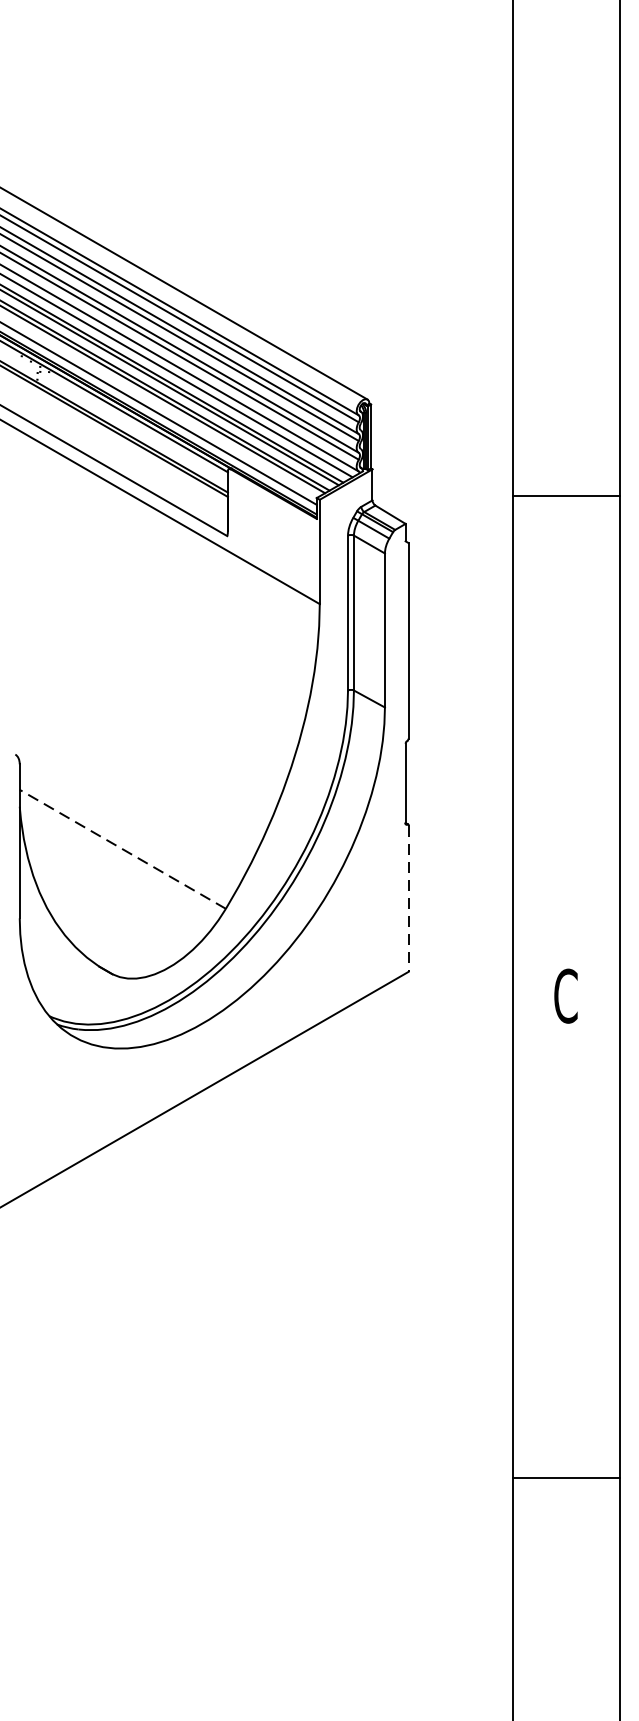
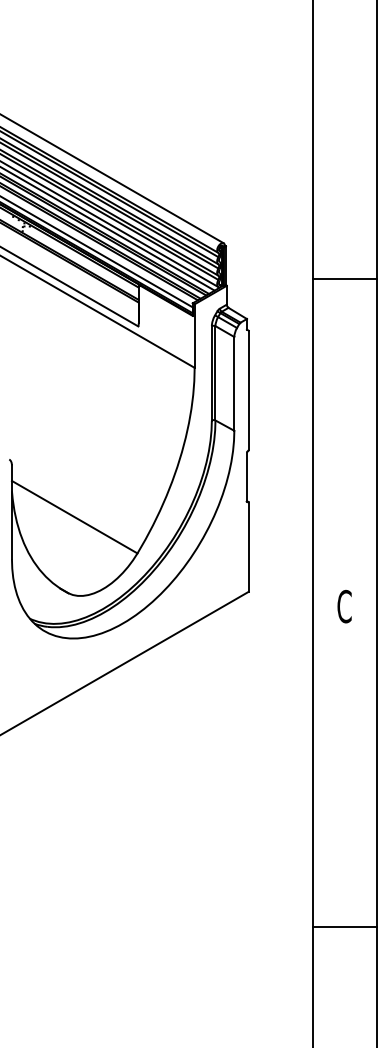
line: (565, 495) -> (344, 278), moved
line: (122, 848) -> (74, 516), dashed -> solid
line: (408, 899) -> (248, 547), dashed -> solid
line: (565, 1478) -> (344, 927), moved

